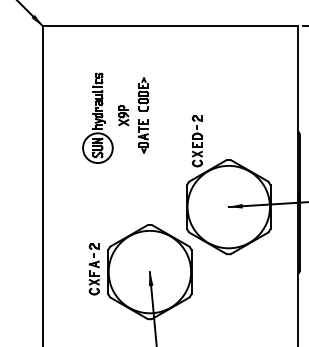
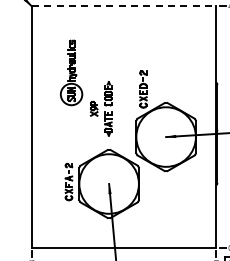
line: (171, 26) -> (124, 6), solid -> dashed
part: (133, 114) -> (101, 108), moved

